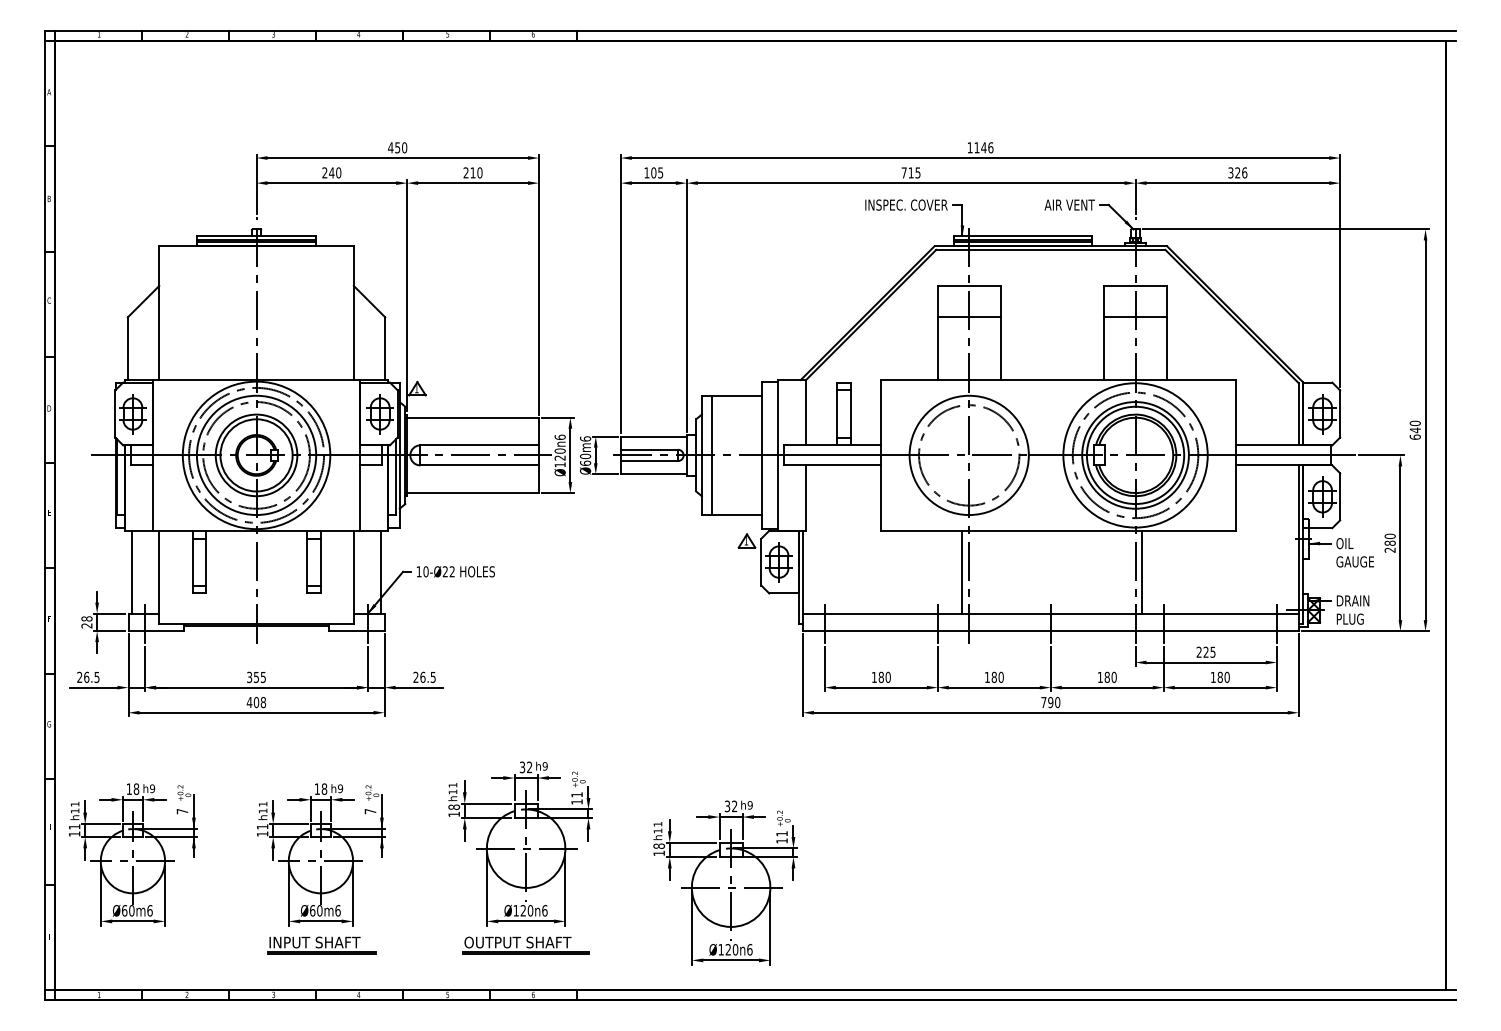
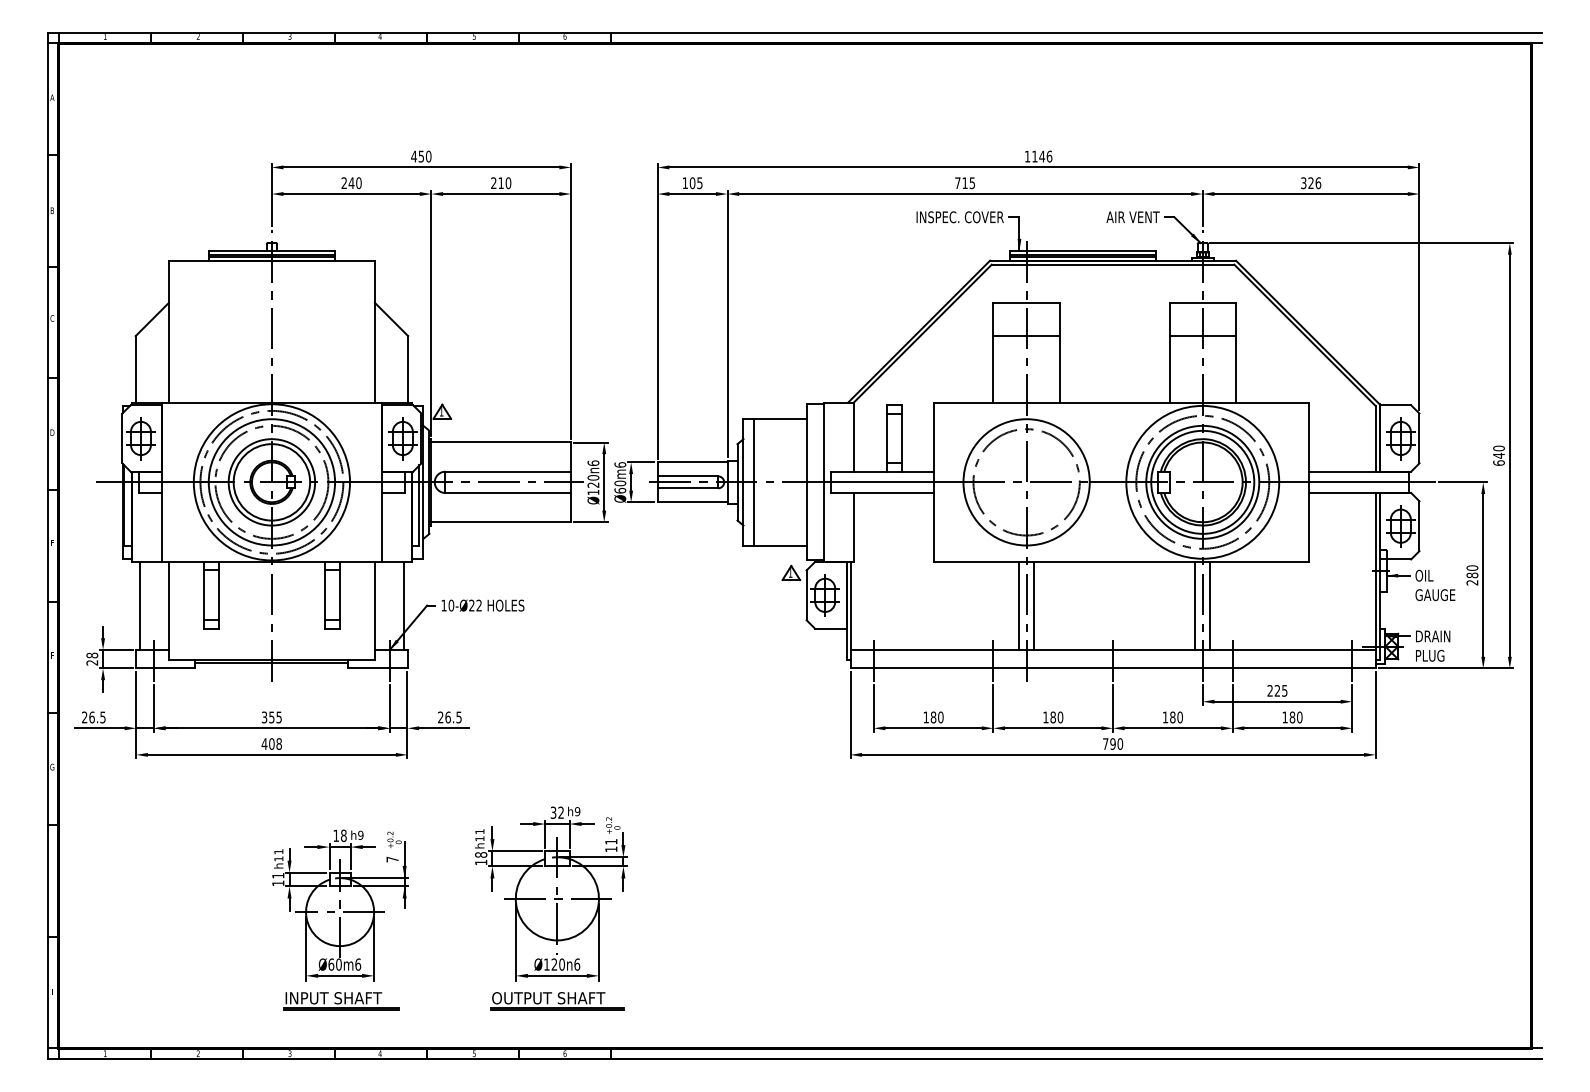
line: (976, 571) -> (1034, 605), added
line: (1128, 571) -> (1195, 605), added
part: (133, 854) -> (141, 905), removed
part: (725, 882) -> (768, 934), removed

